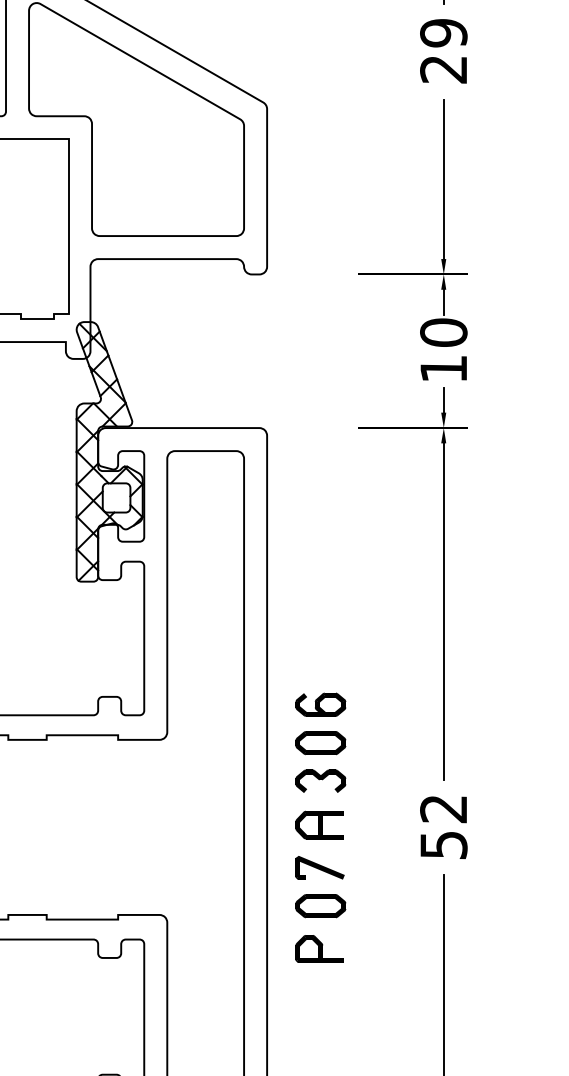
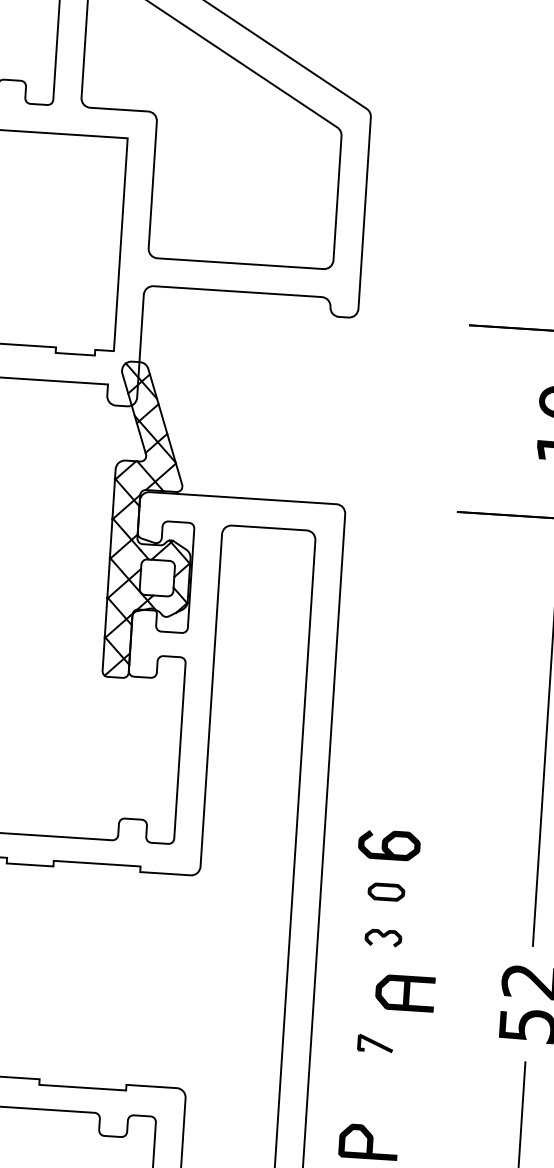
part: (320, 743) -> (385, 892), size x0.6
part: (320, 780) -> (382, 937), size x0.6
part: (319, 824) -> (405, 992), moved
part: (319, 867) -> (374, 1043), size x0.6
part: (320, 906) -> (373, 1090), removed

